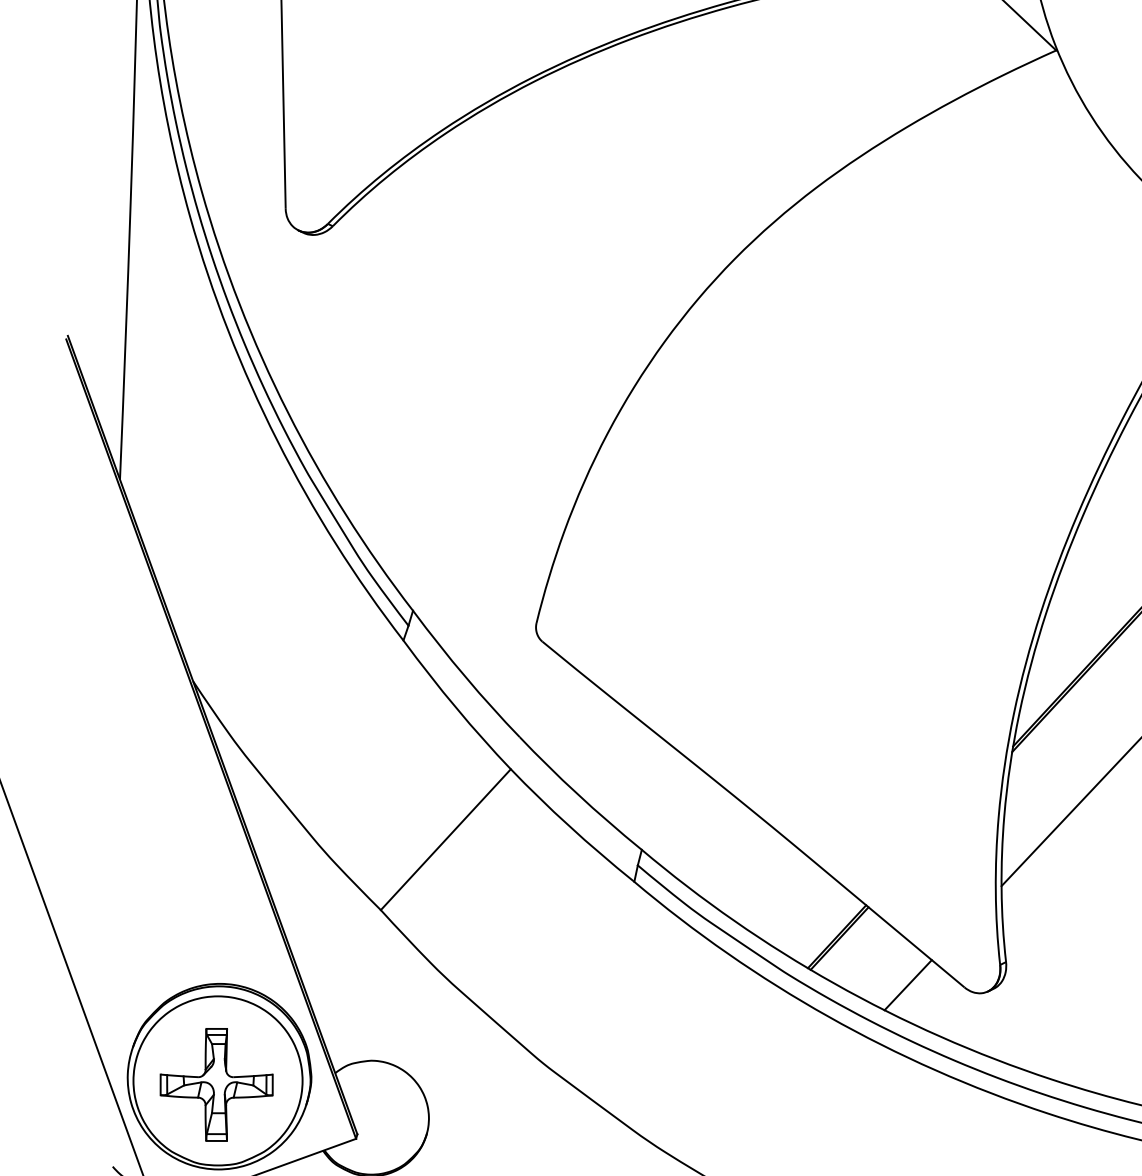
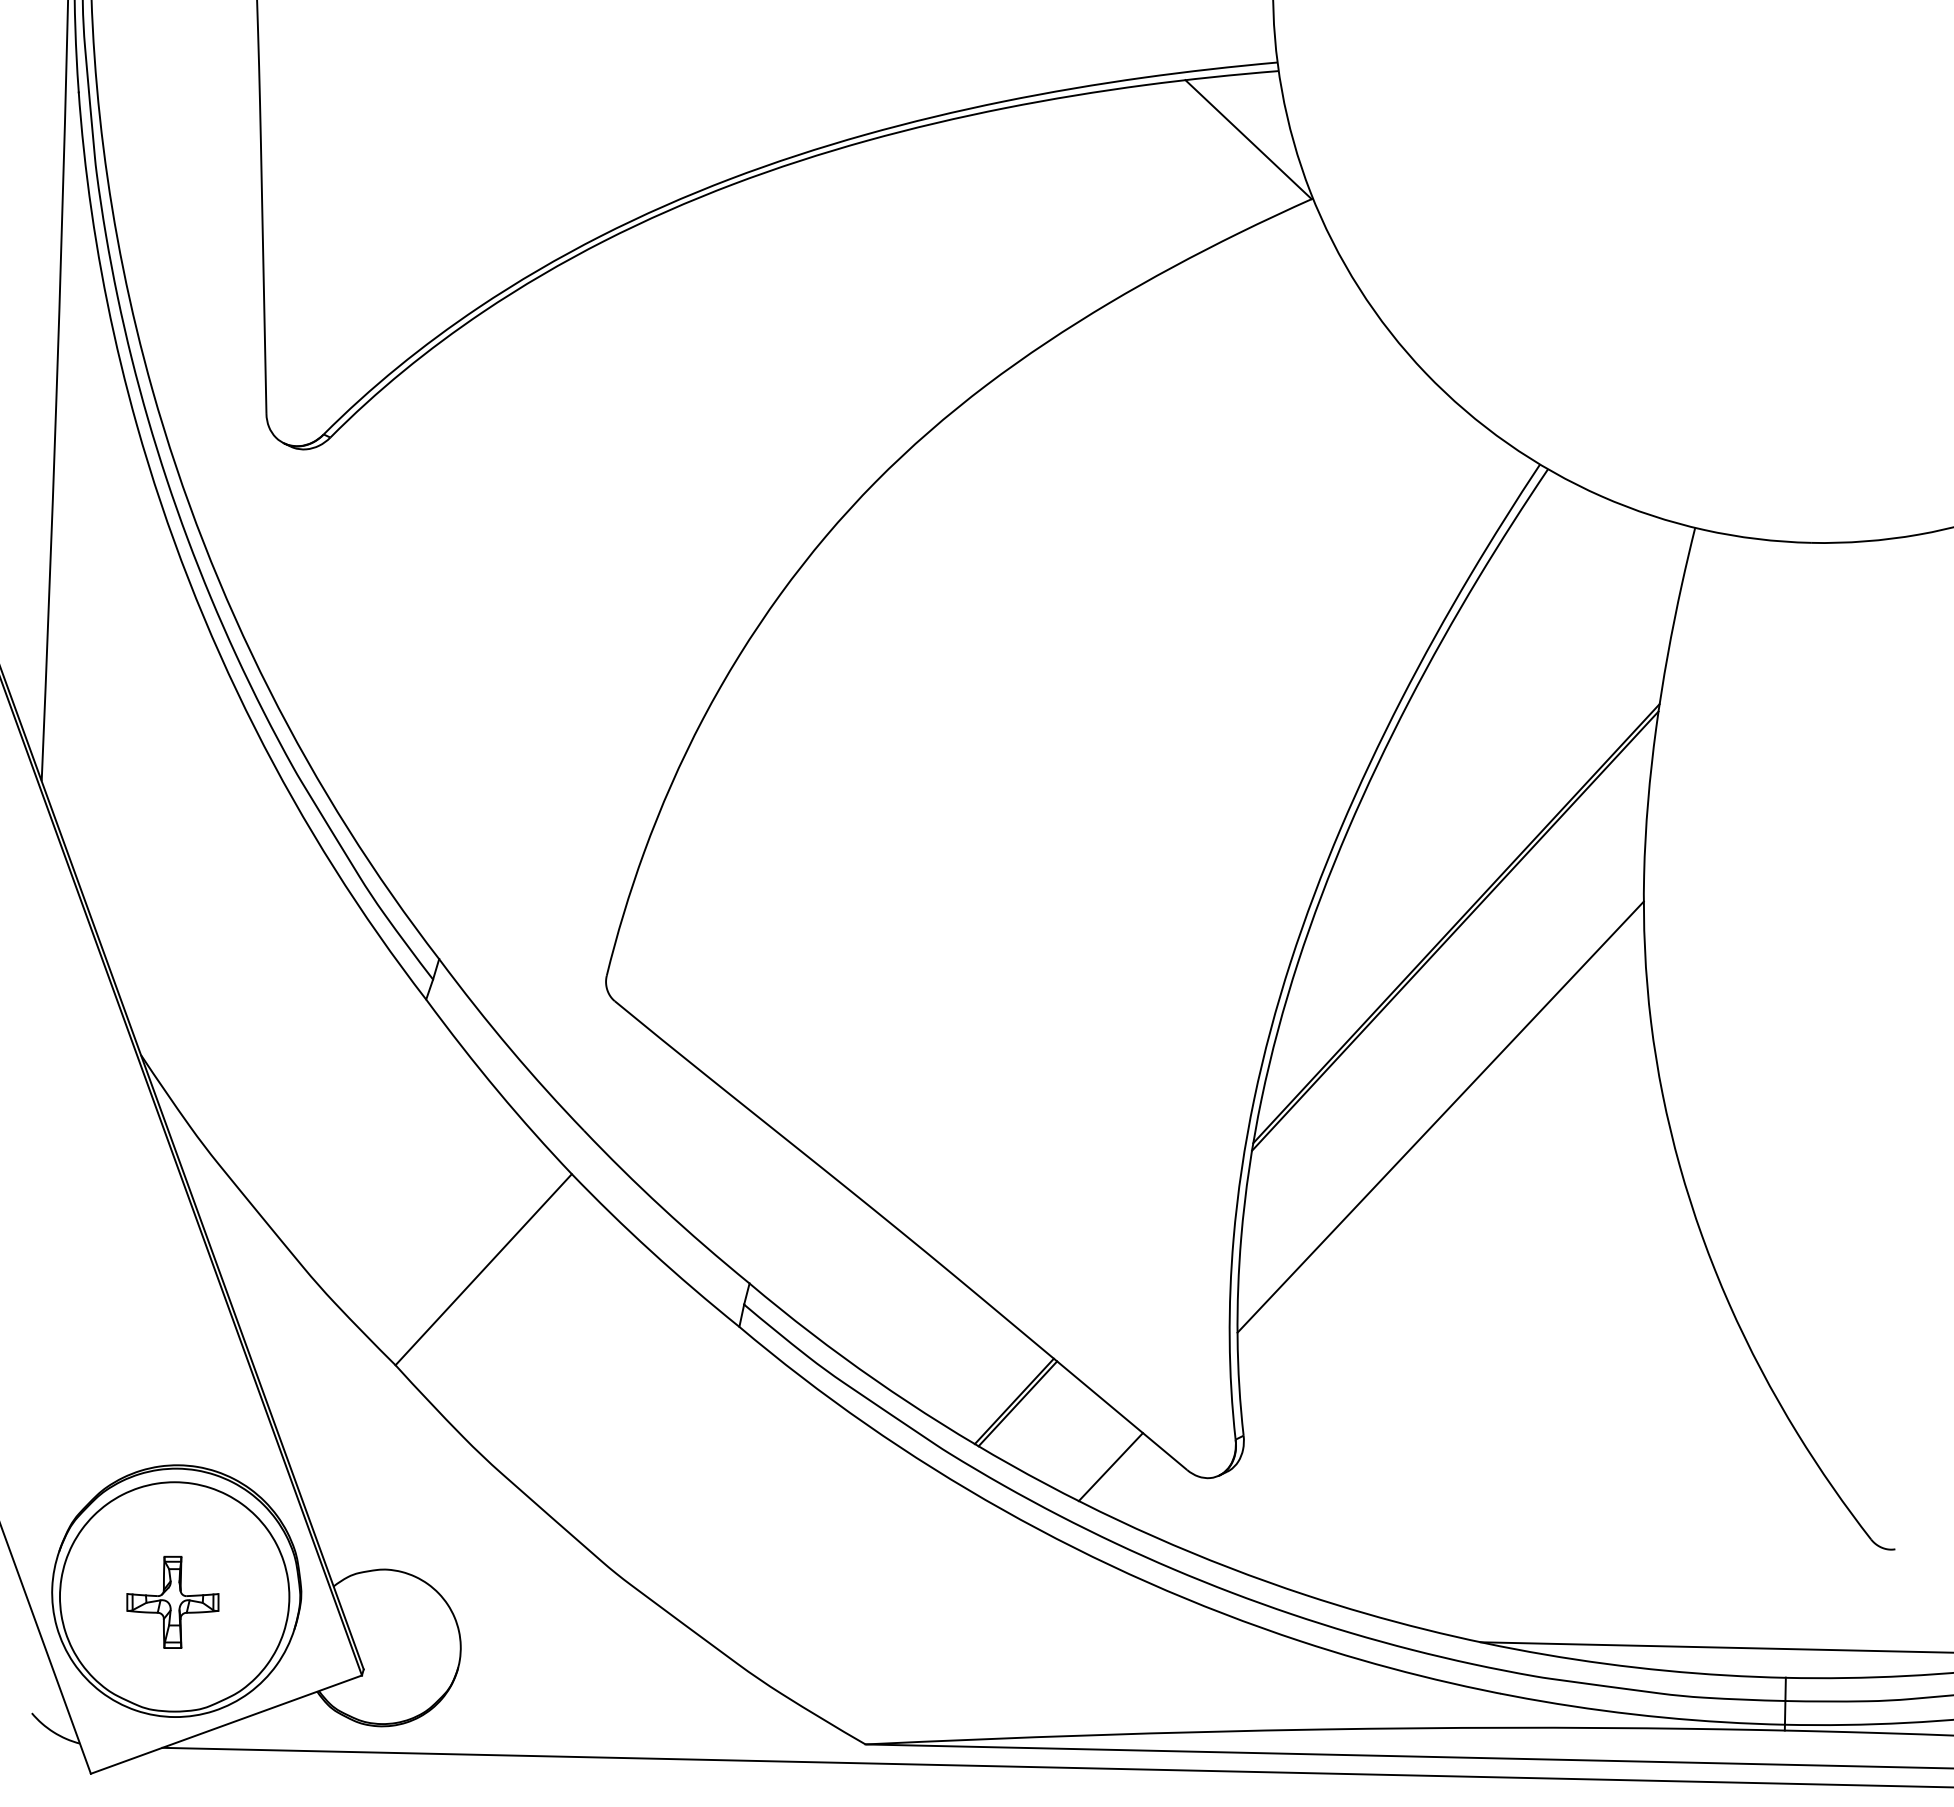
part: (216, 1085) -> (172, 1602), size x0.6

